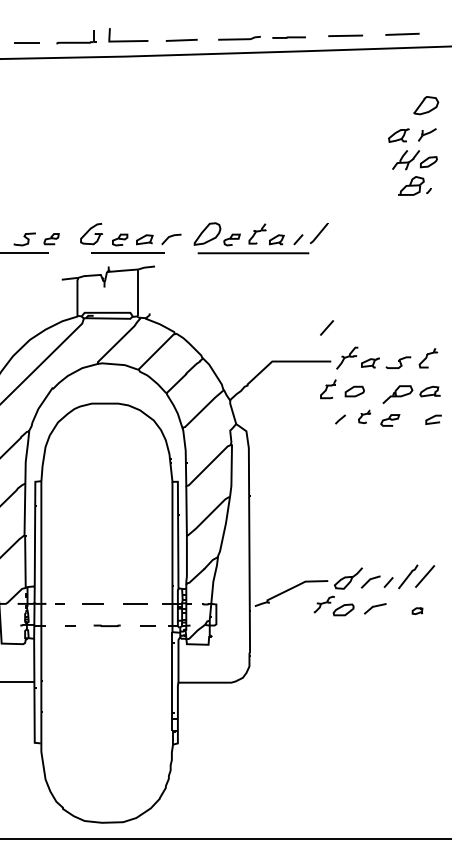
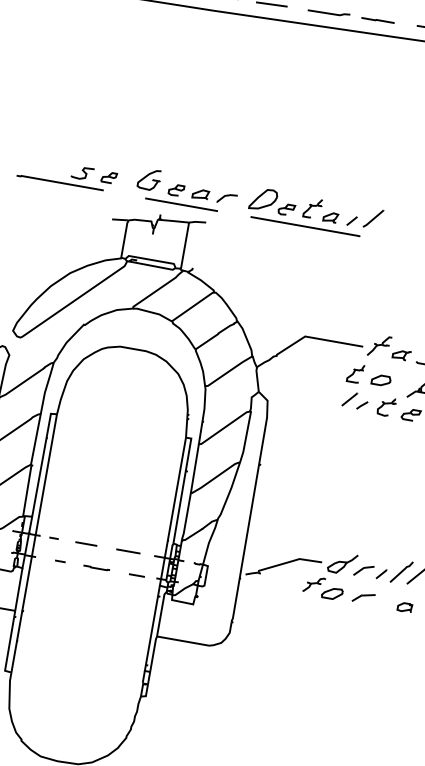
line: (326, 327) -> (349, 399), moved
part: (364, 416) -> (386, 406), size x1.43
part: (417, 611) -> (404, 607), size x1.43

